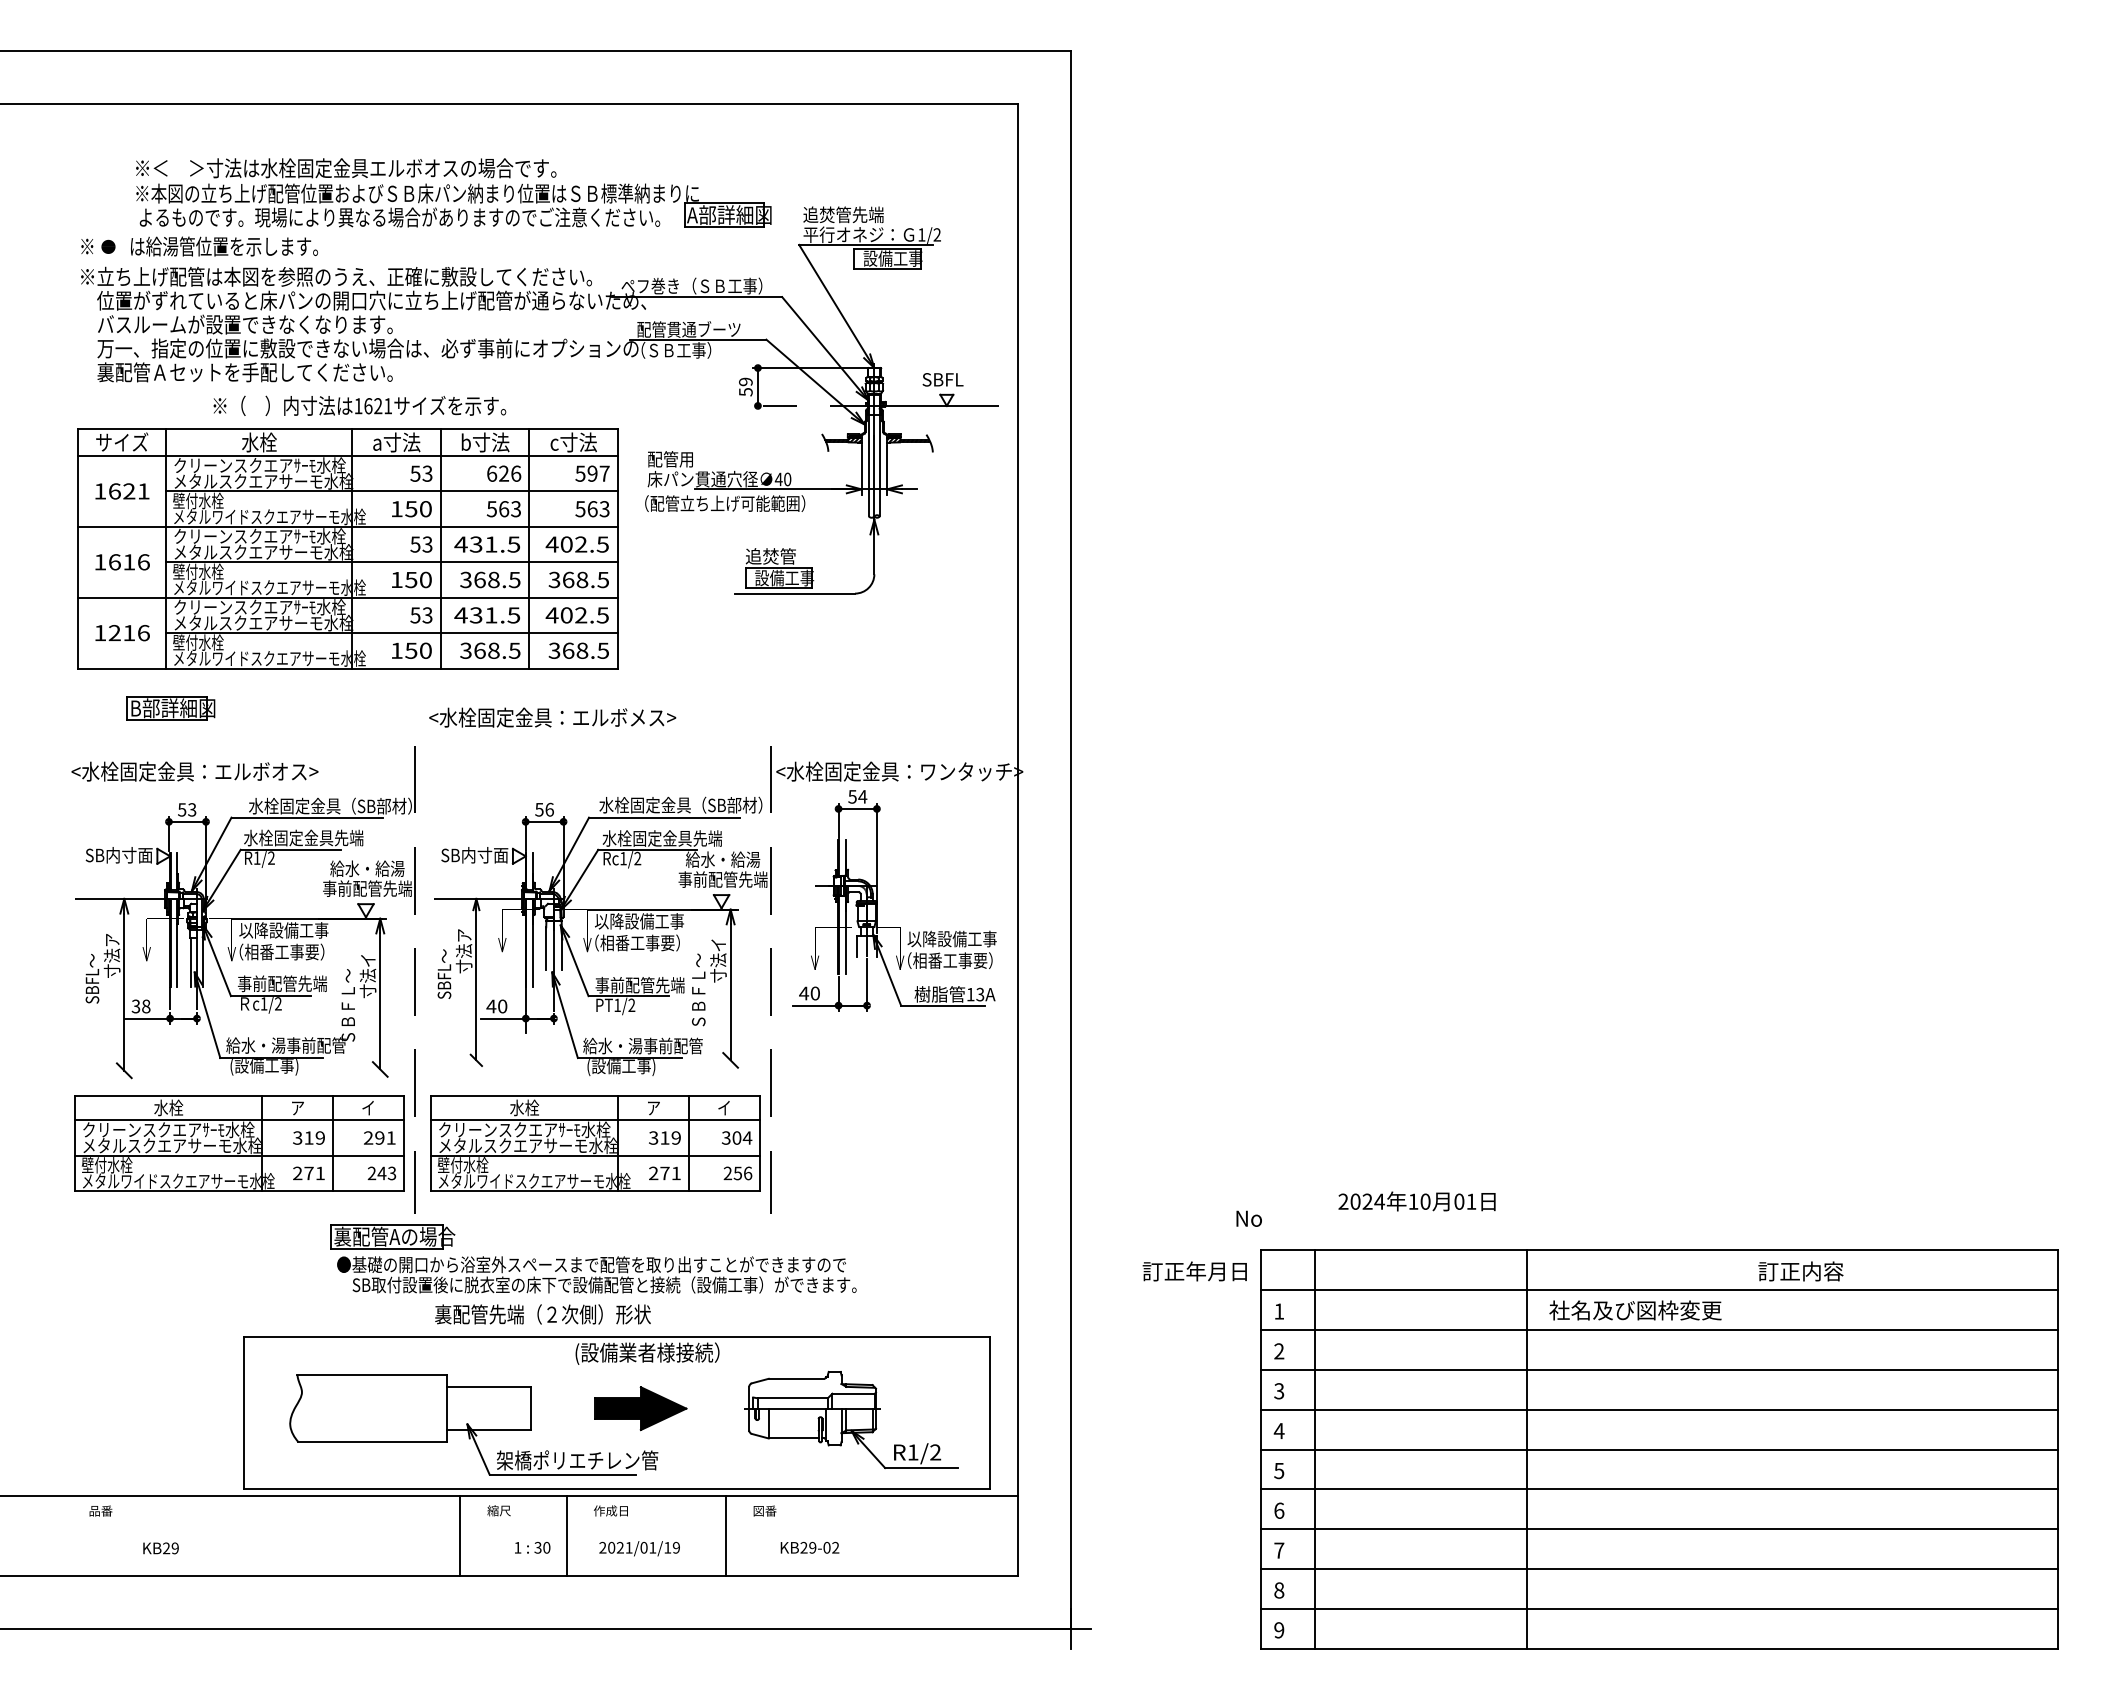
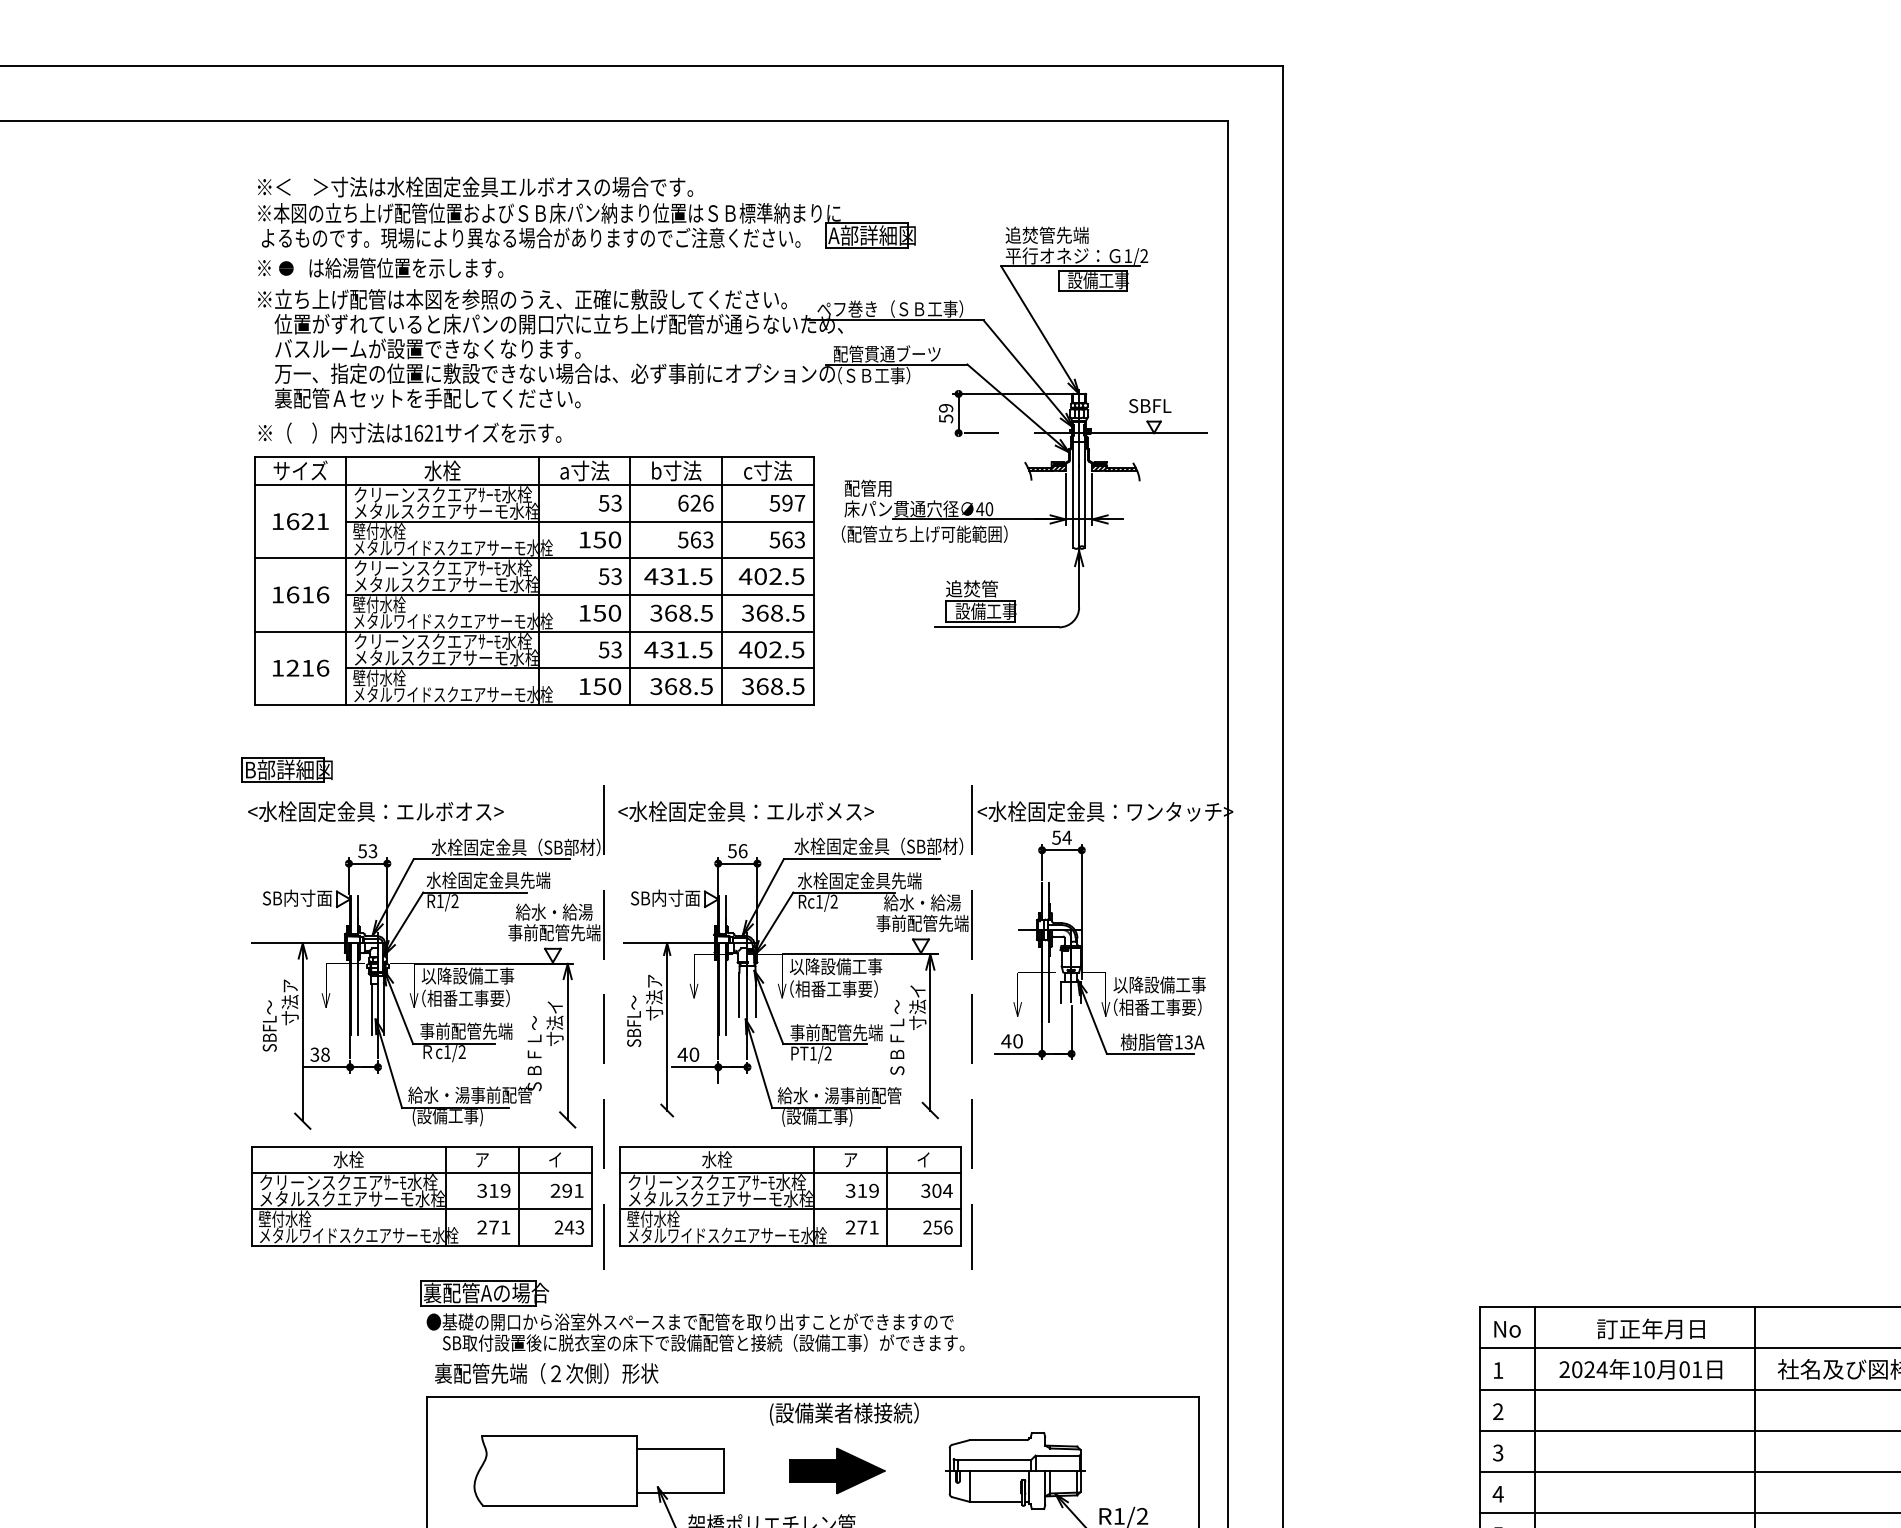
part: (453, 192) -> (586, 212), moved
text: (359, 405) -> (409, 432), moved
part: (170, 708) -> (286, 770), moved
text: (552, 717) -> (745, 811), moved
text: (1416, 1201) -> (1640, 1369), moved
text: (1248, 1218) -> (1506, 1329), moved
part: (593, 1258) -> (692, 1315), moved
text: (1194, 1271) -> (1650, 1329), moved
text: (542, 1314) -> (546, 1373), moved

